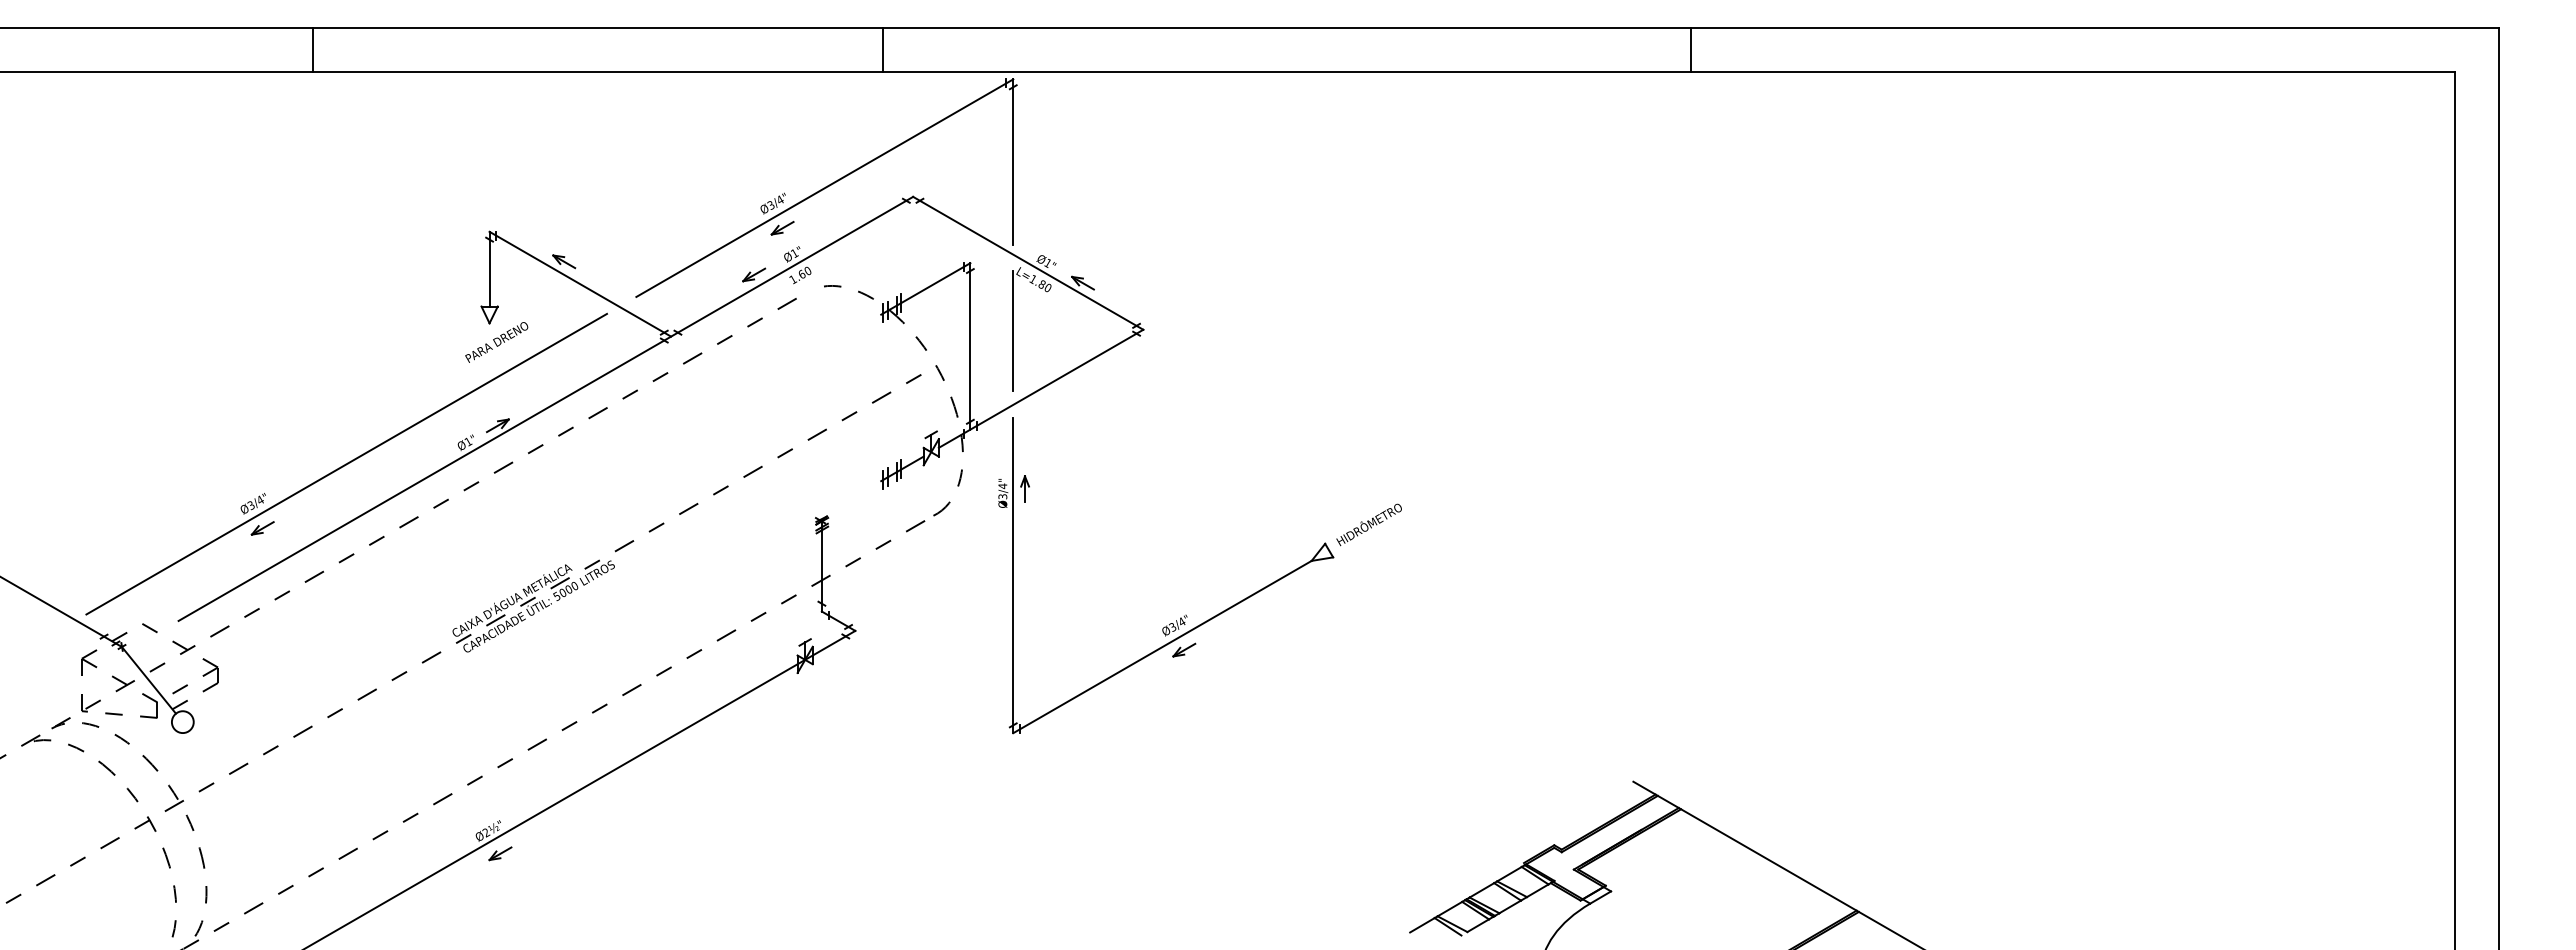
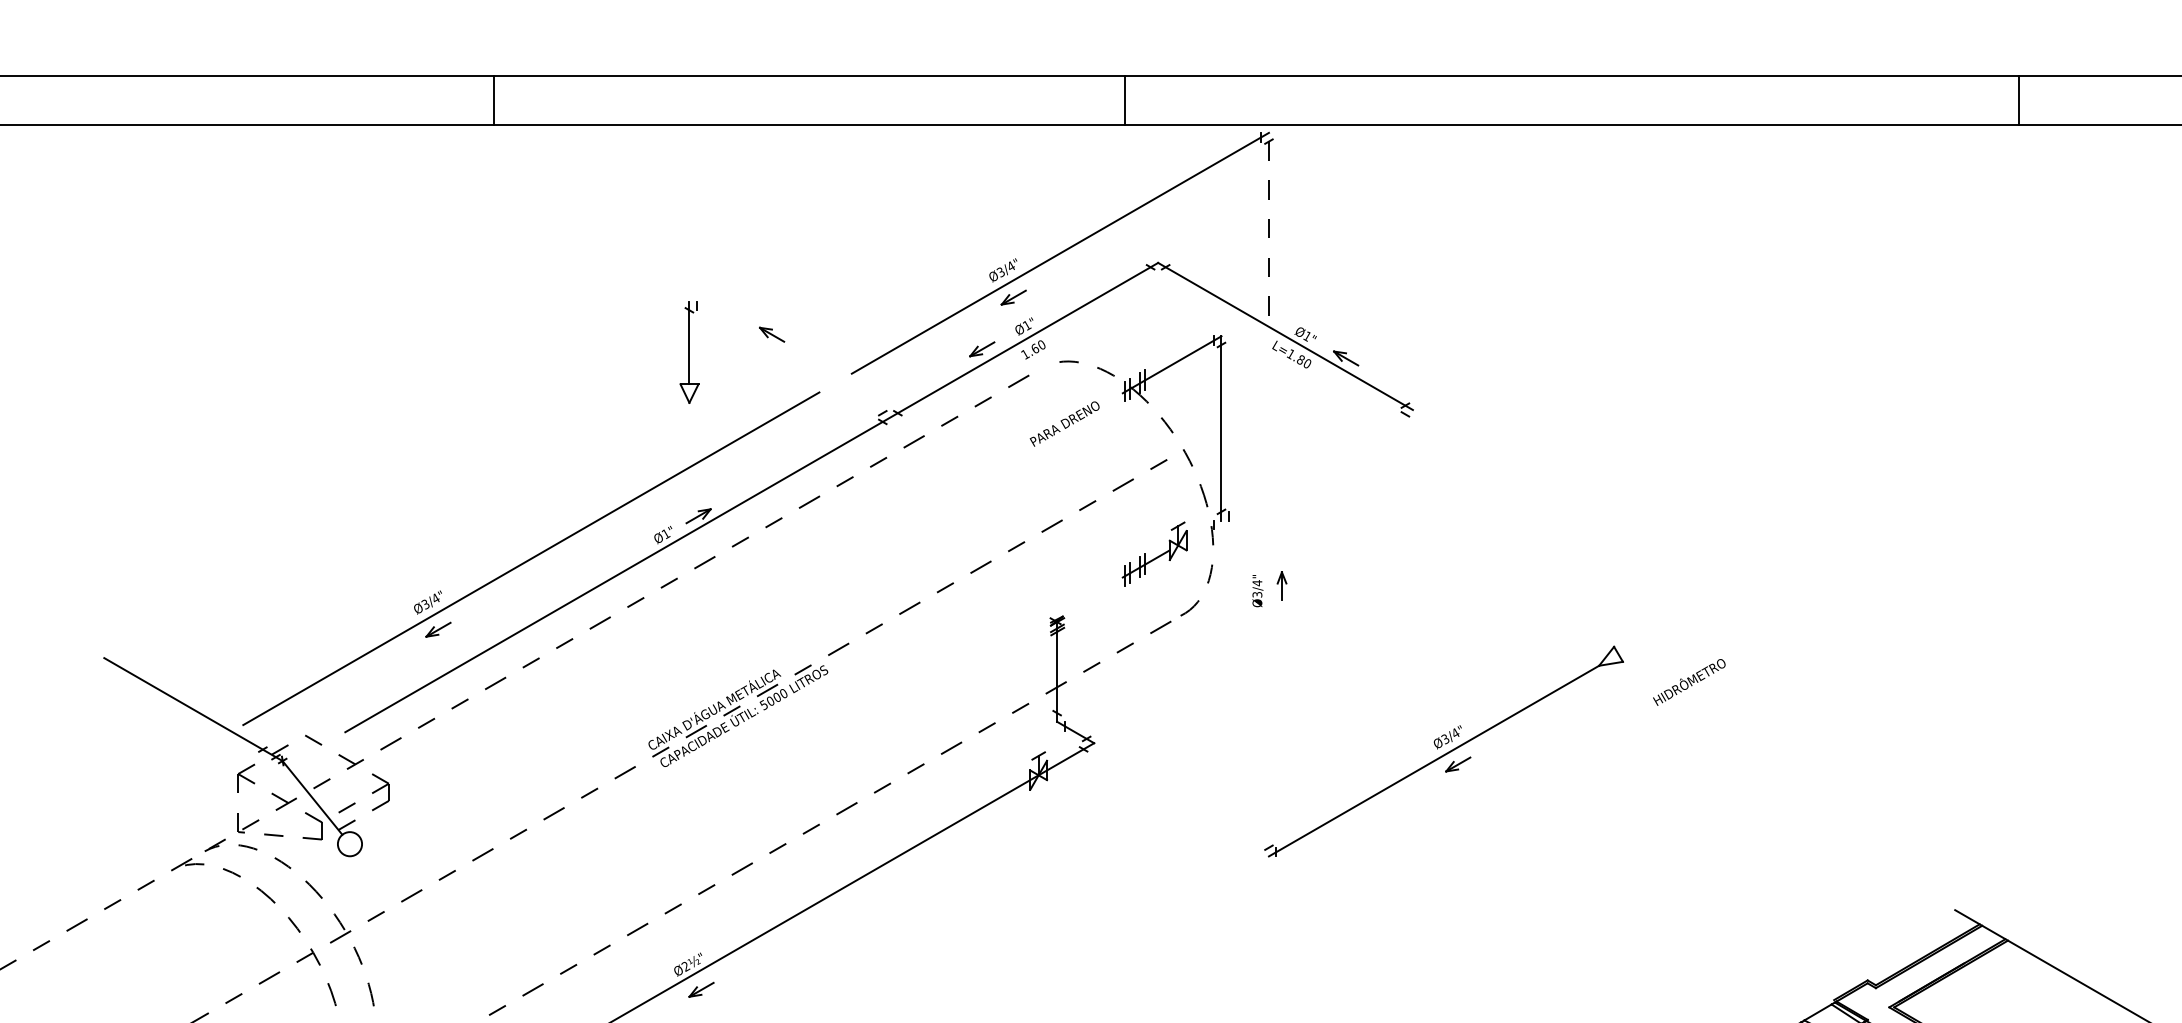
line: (1013, 161) -> (1269, 223), solid -> dashed
line: (580, 283) -> (790, 358), removed
line: (1013, 330) -> (1269, 410), removed
text: (496, 342) -> (1064, 424), moved
line: (1040, 388) -> (1299, 474), removed
text: (1368, 524) -> (1688, 681), moved
line: (1013, 575) -> (1269, 681), removed

